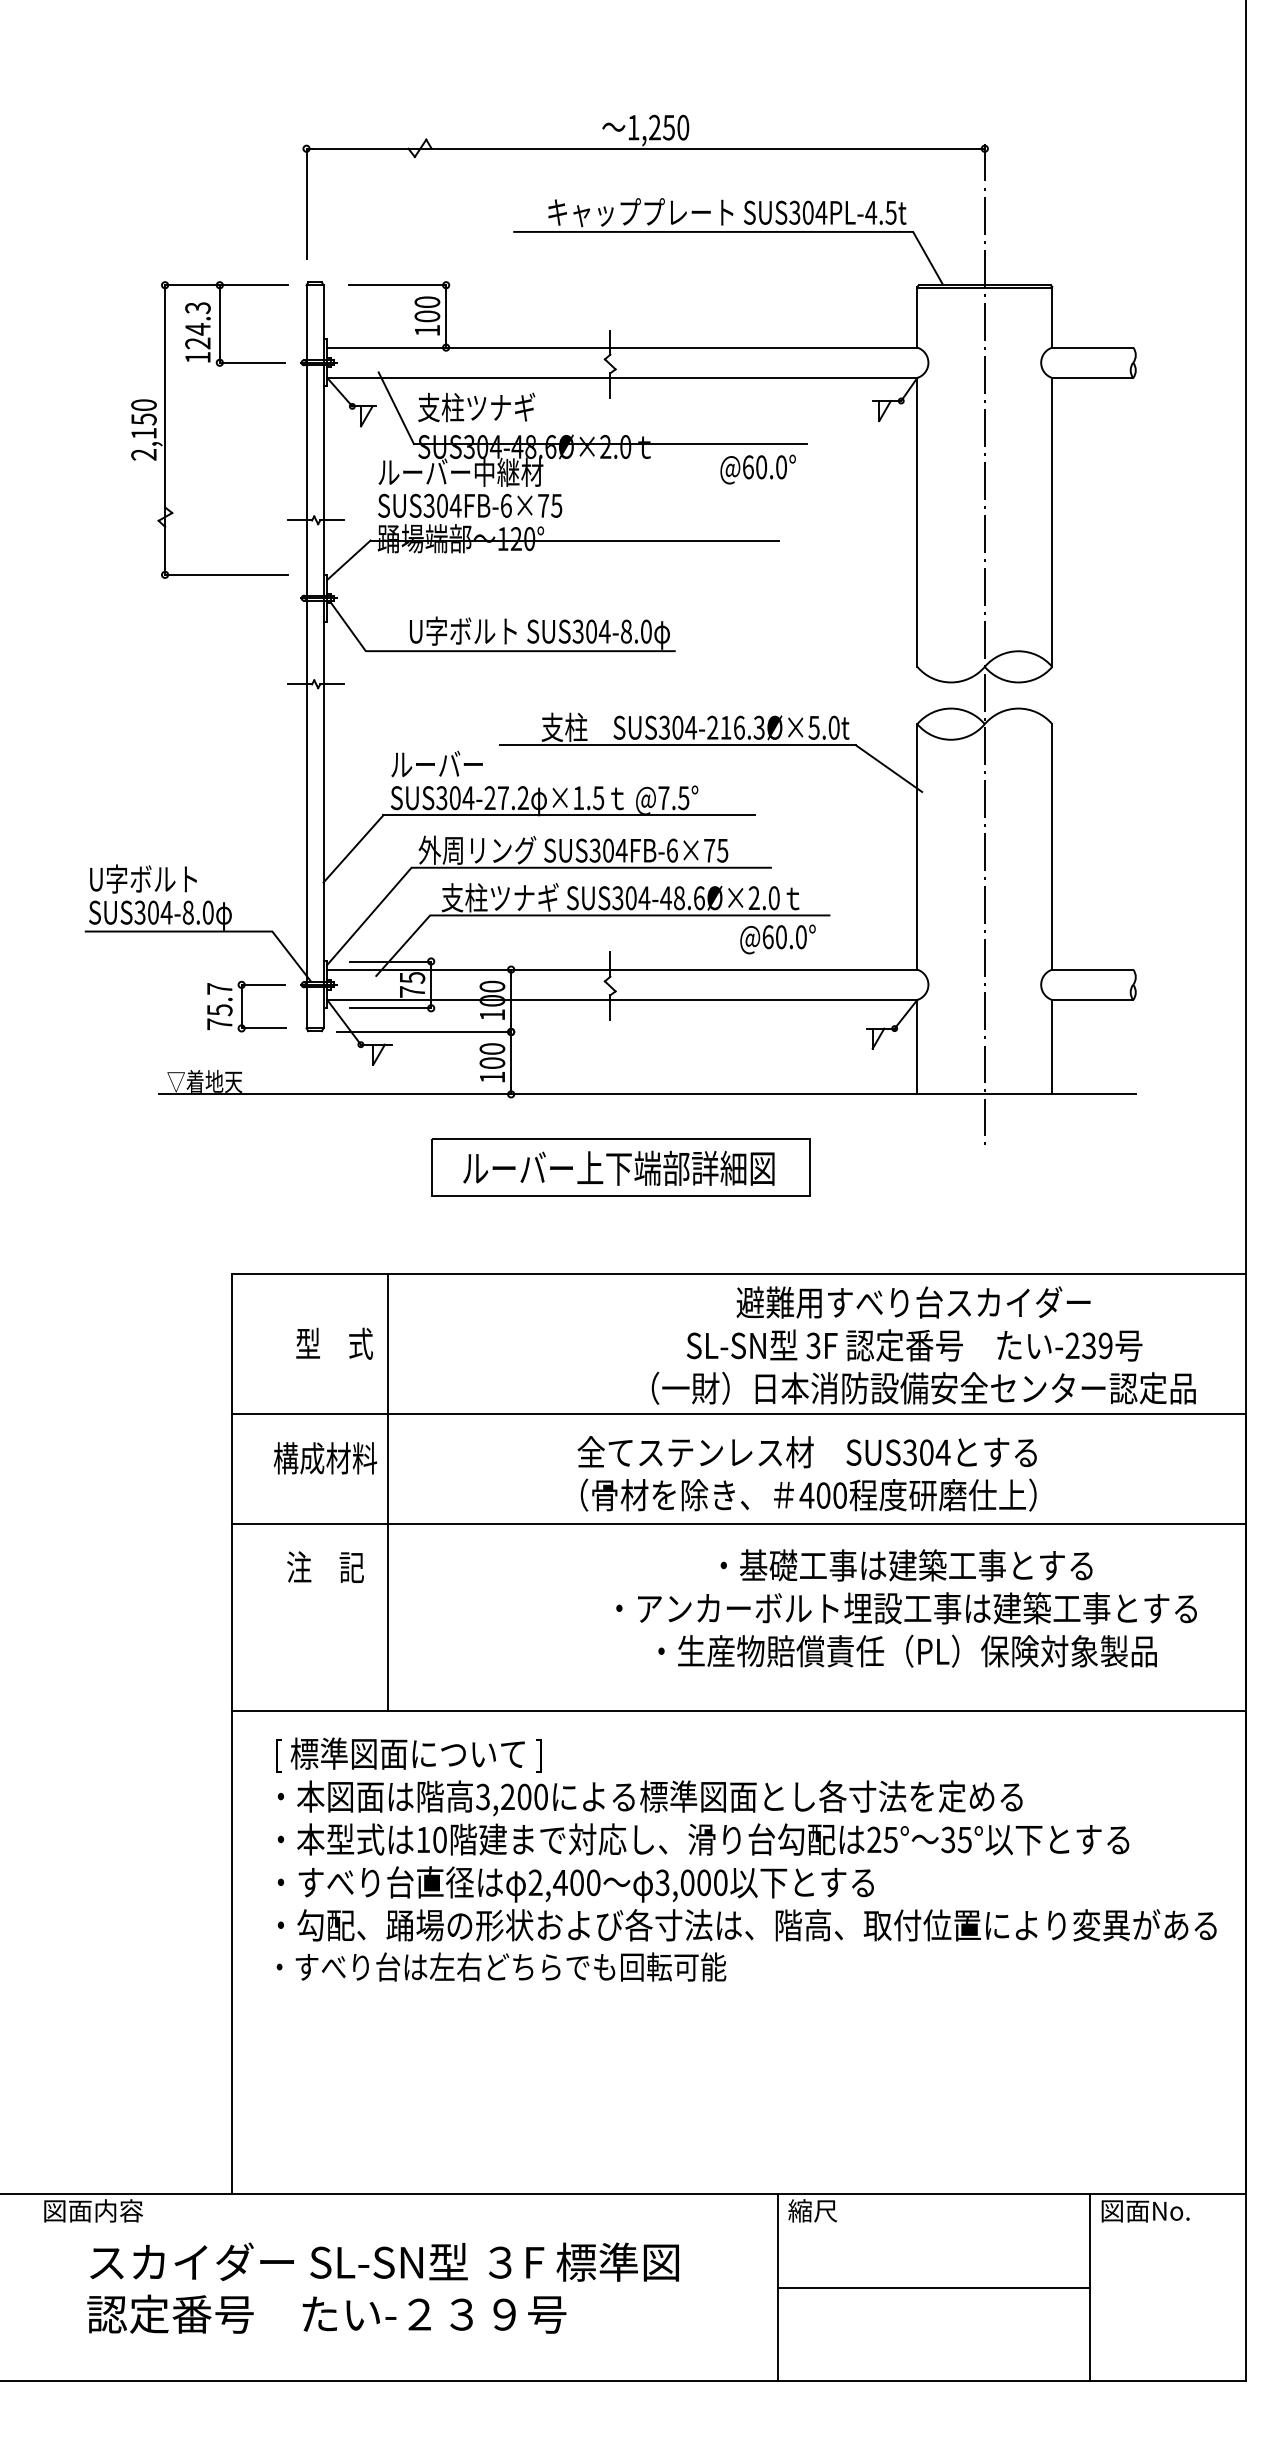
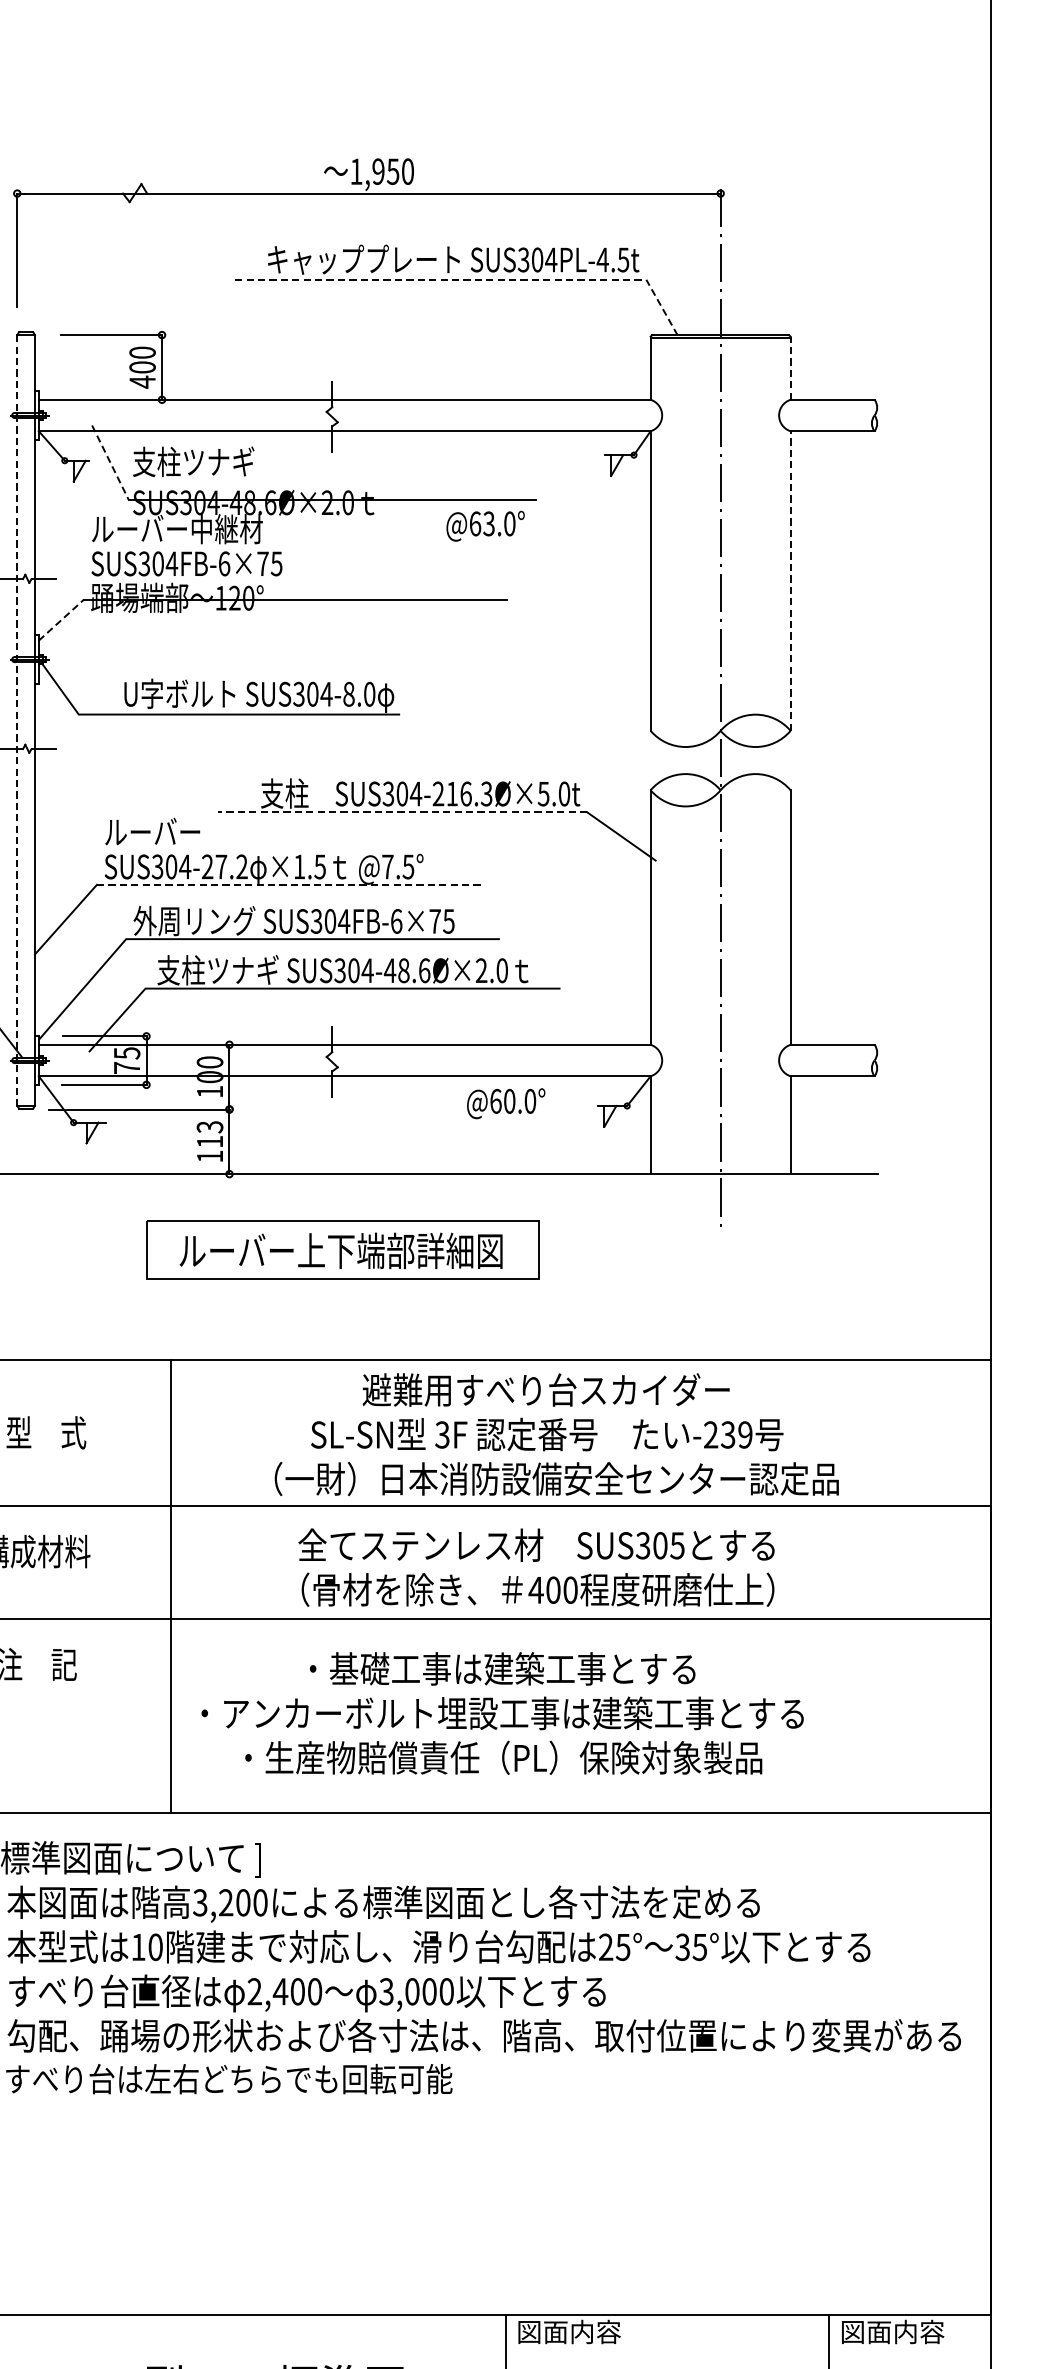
text: (654, 127) -> (378, 171), 1,250 -> 1,950
line: (744, 231) -> (471, 279), solid -> dashed
line: (1052, 316) -> (790, 367), solid -> dashed
text: (427, 330) -> (142, 382), 100 -> 400
line: (396, 408) -> (110, 462), solid -> dashed
text: (761, 467) -> (489, 524), @60.0° -> @63.0°
line: (1052, 521) -> (790, 580), solid -> dashed
line: (349, 559) -> (61, 619), solid -> dashed
line: (306, 656) -> (17, 720), solid -> dashed
line: (677, 745) -> (401, 812), solid -> dashed
line: (569, 815) -> (289, 884), solid -> dashed
text: (777, 939) -> (505, 1103), moved
text: (492, 1055) -> (210, 1133), 100 -> 113
text: (923, 1345) -> (556, 1434), moved
text: (942, 1452) -> (676, 1545), SUS304 -> SUS305
line: (387, 1492) -> (170, 1587), moved
text: (906, 1608) -> (502, 1713), moved
text: (838, 2210) -> (568, 2331), 縮尺 -> 図面内容
text: (1176, 2210) -> (919, 2331), 図面No. -> 図面内容

